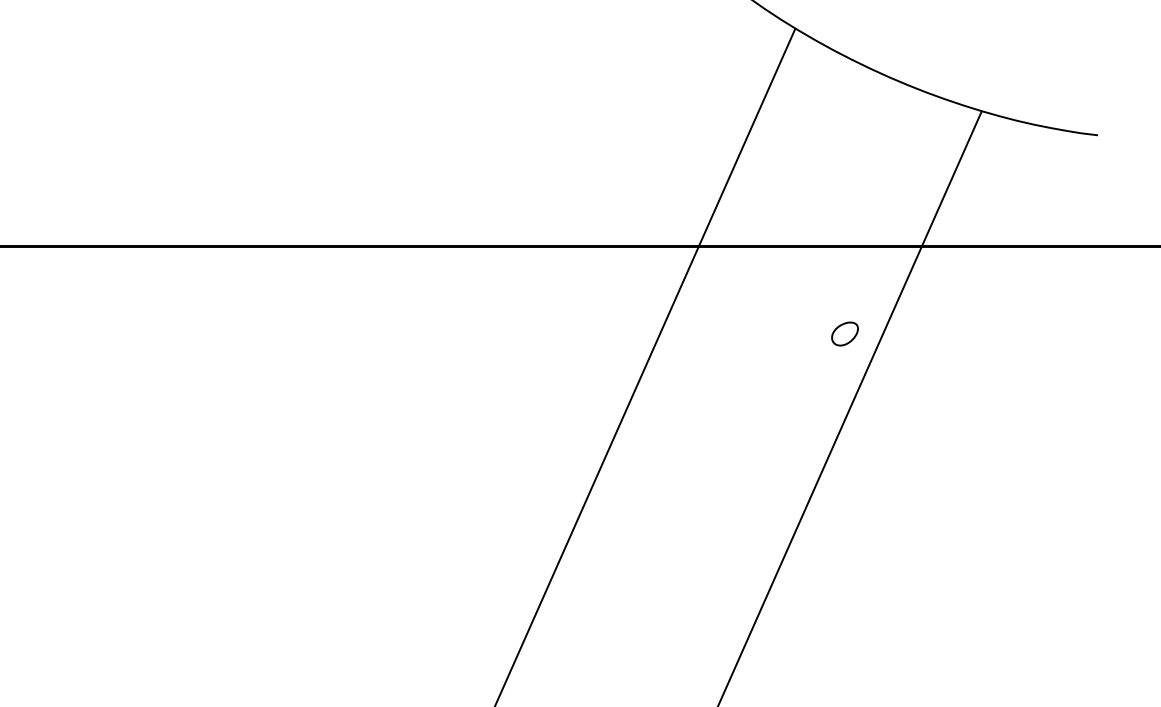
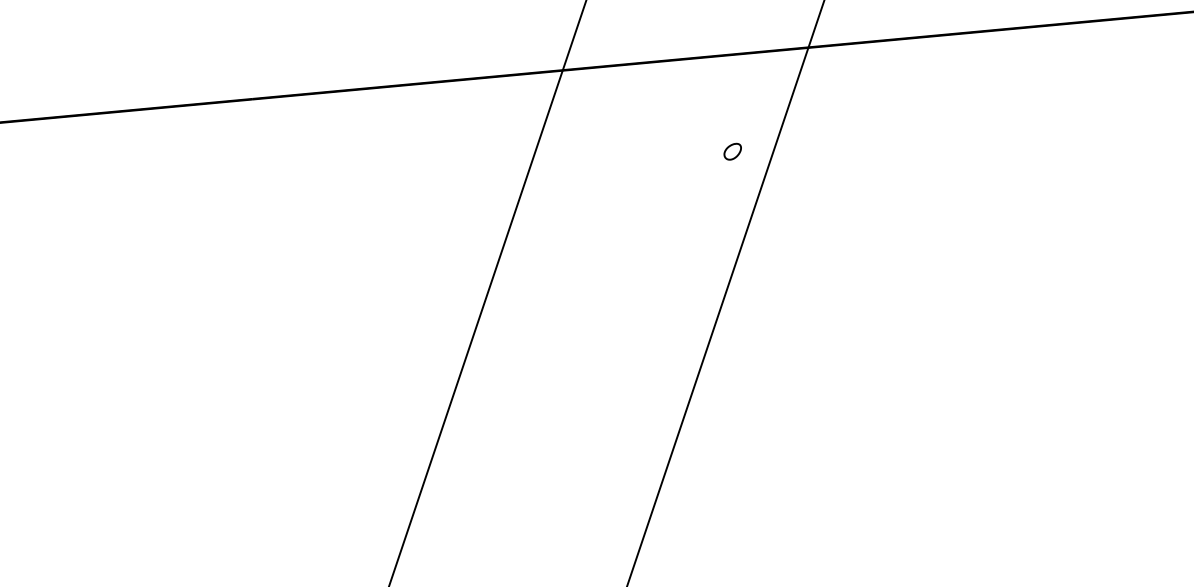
part: (844, 333) -> (732, 151), size x0.6

